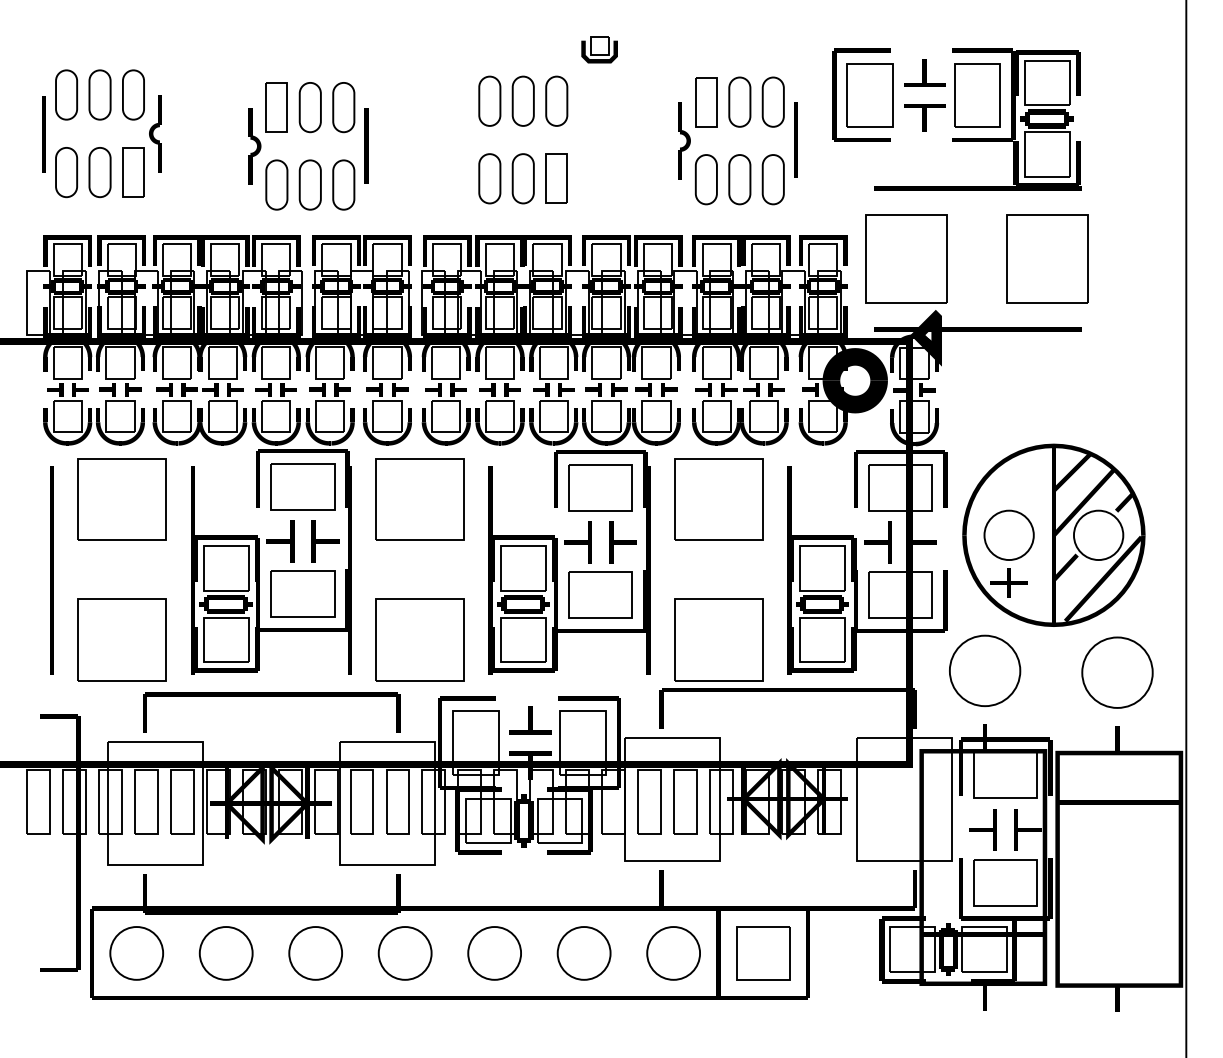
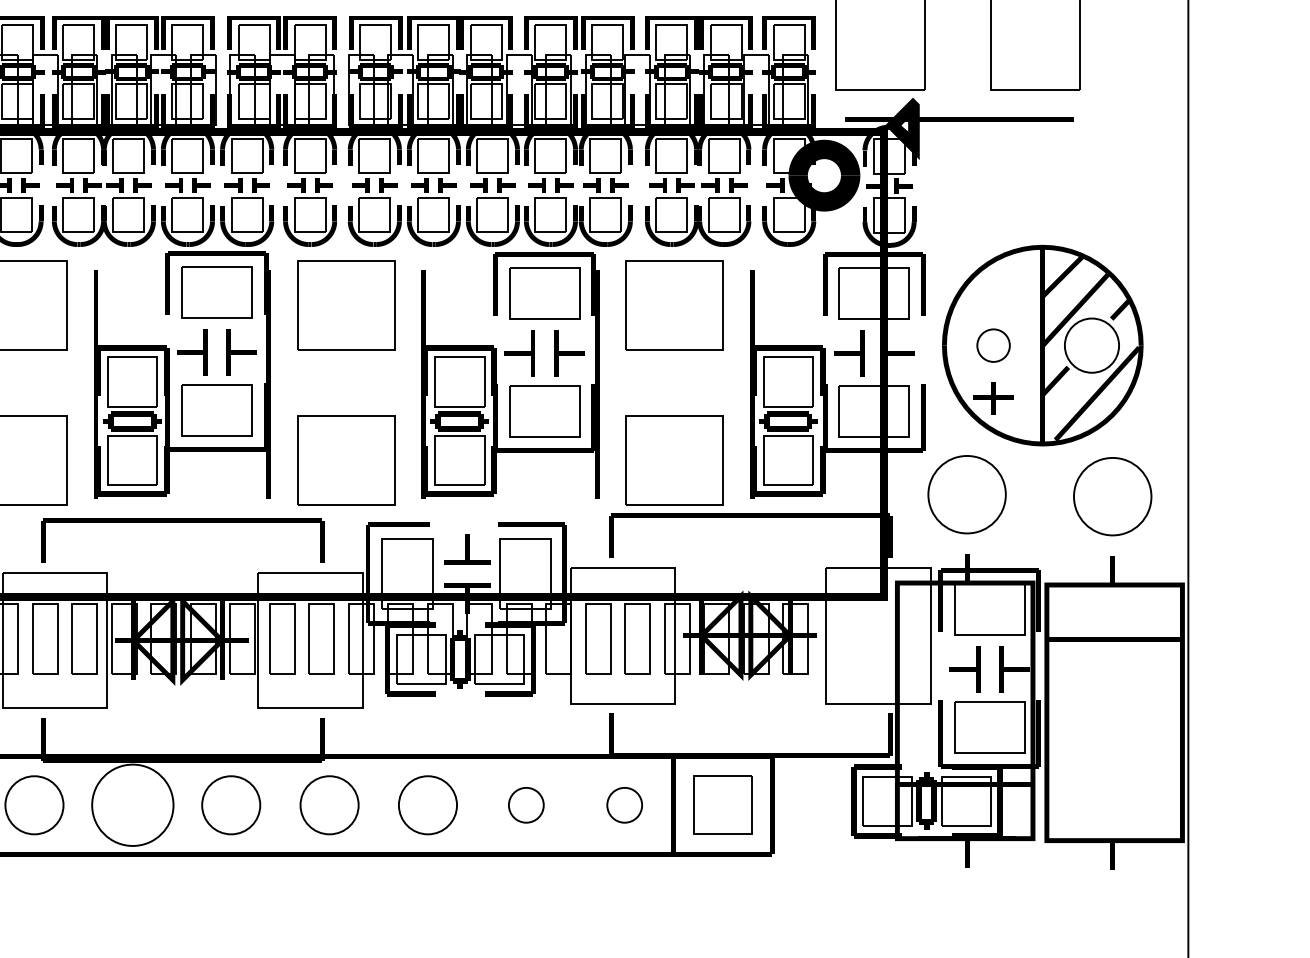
circle: (1008, 535) -> (992, 345), size x0.6
circle: (225, 953) -> (132, 805), size x1.4
circle: (583, 953) -> (525, 805), size x0.6
circle: (673, 953) -> (624, 805), size x0.6

